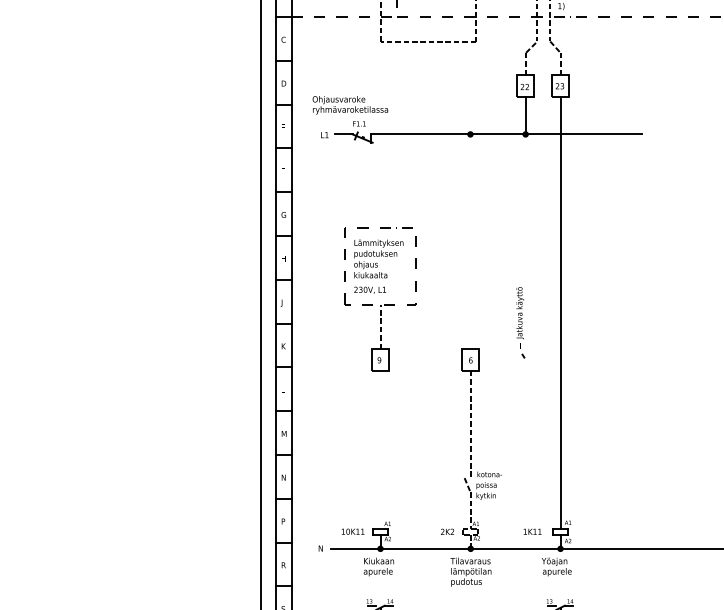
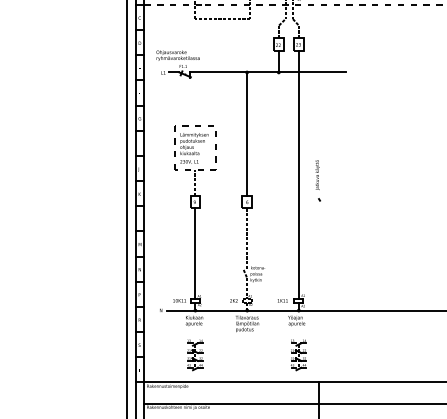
line: (471, 240) -> (247, 133), added
part: (519, 322) -> (317, 180), moved
line: (380, 449) -> (195, 253), added

